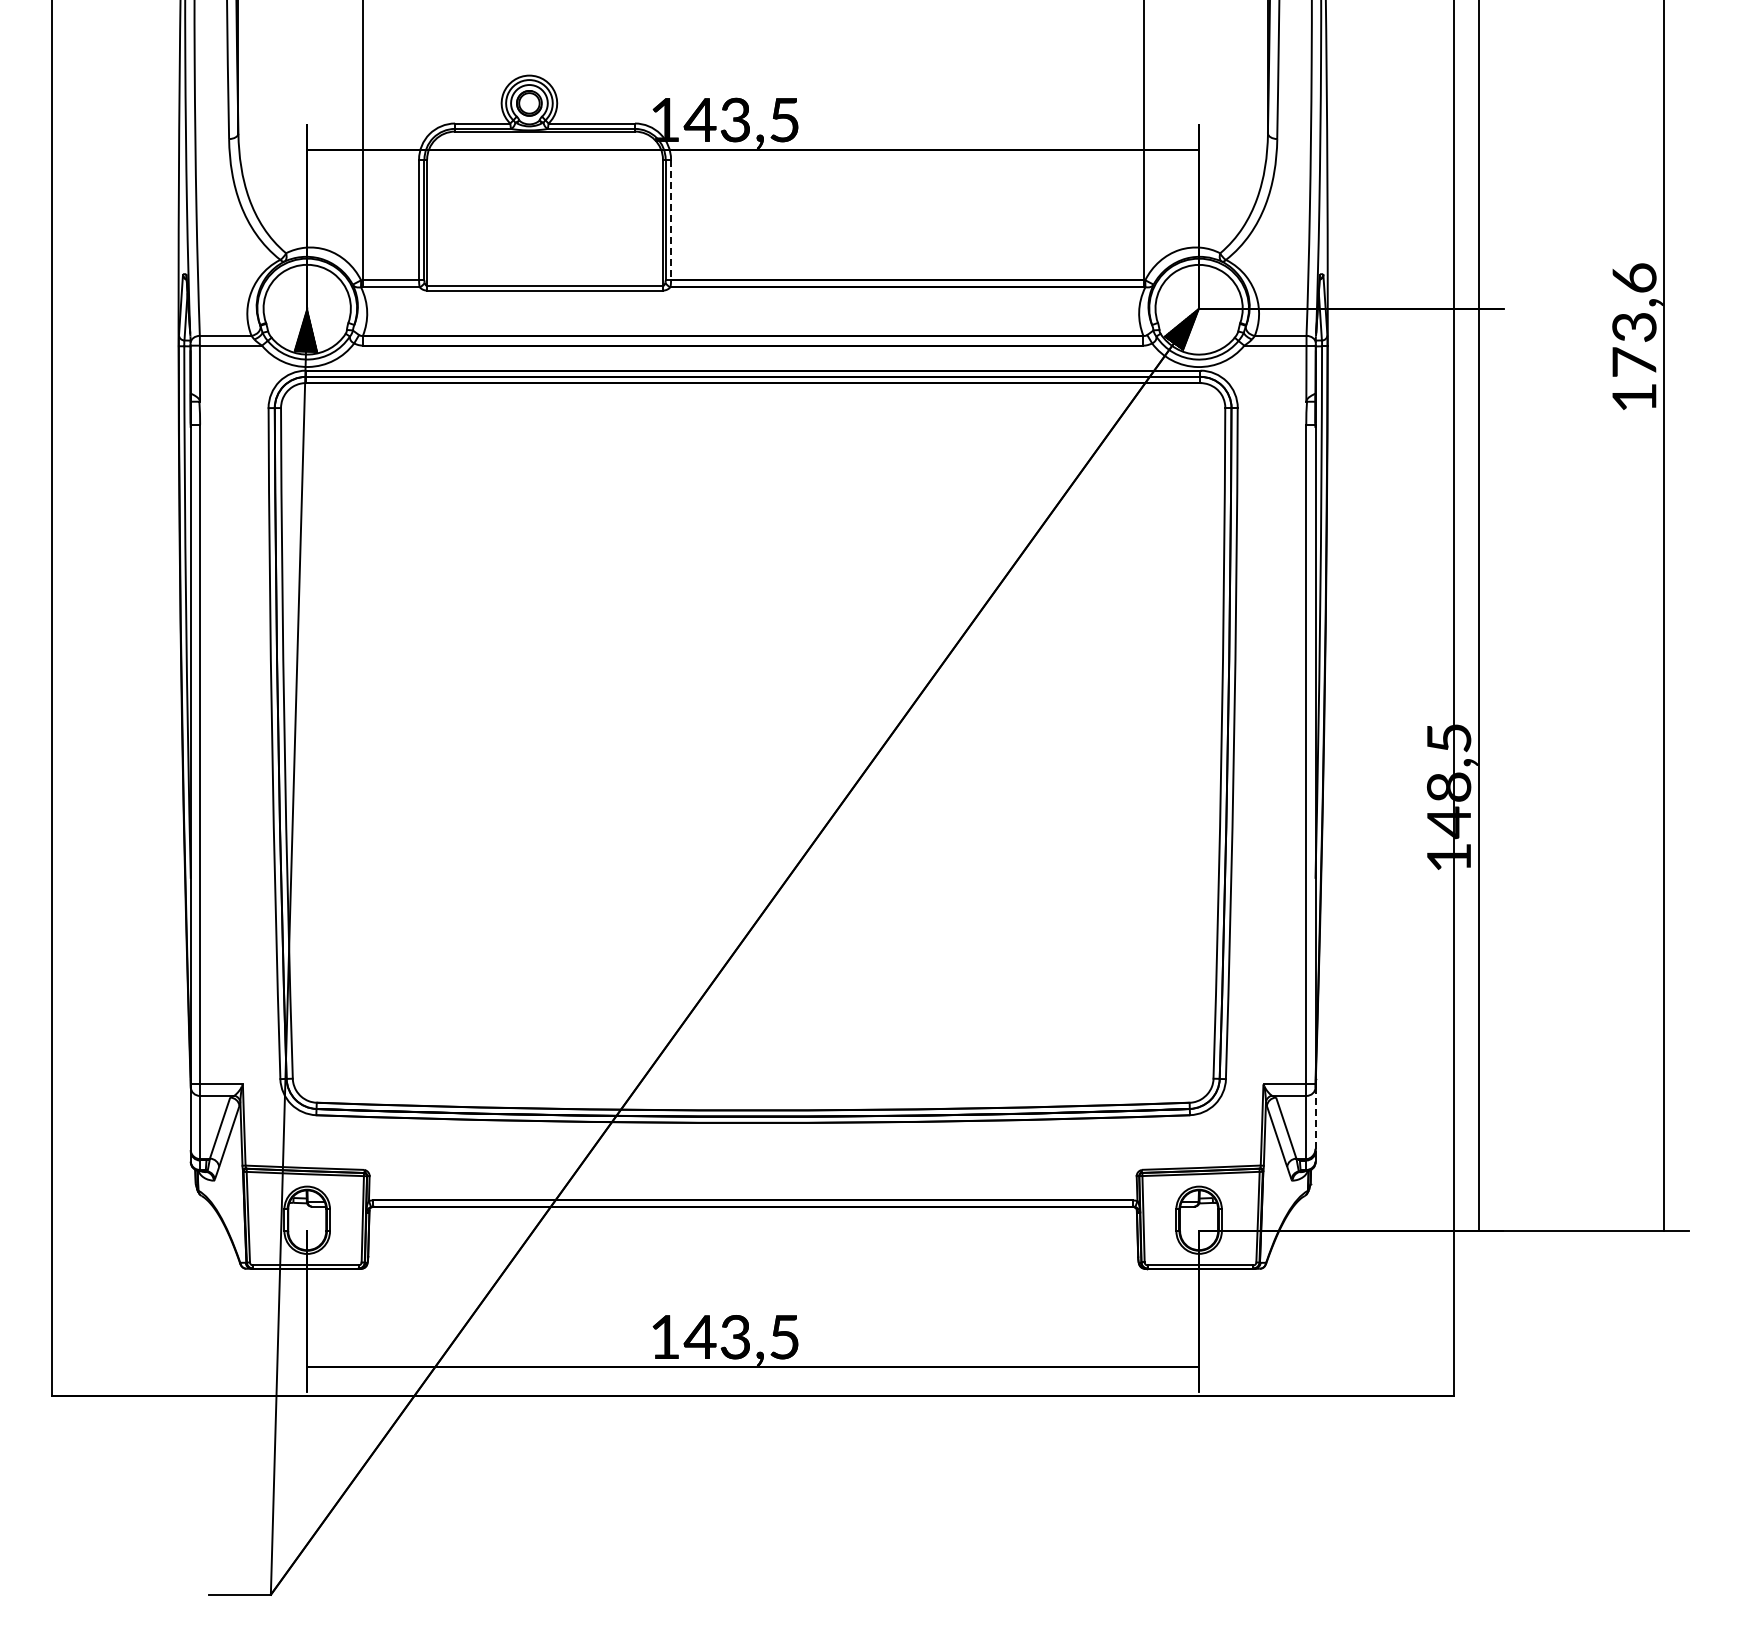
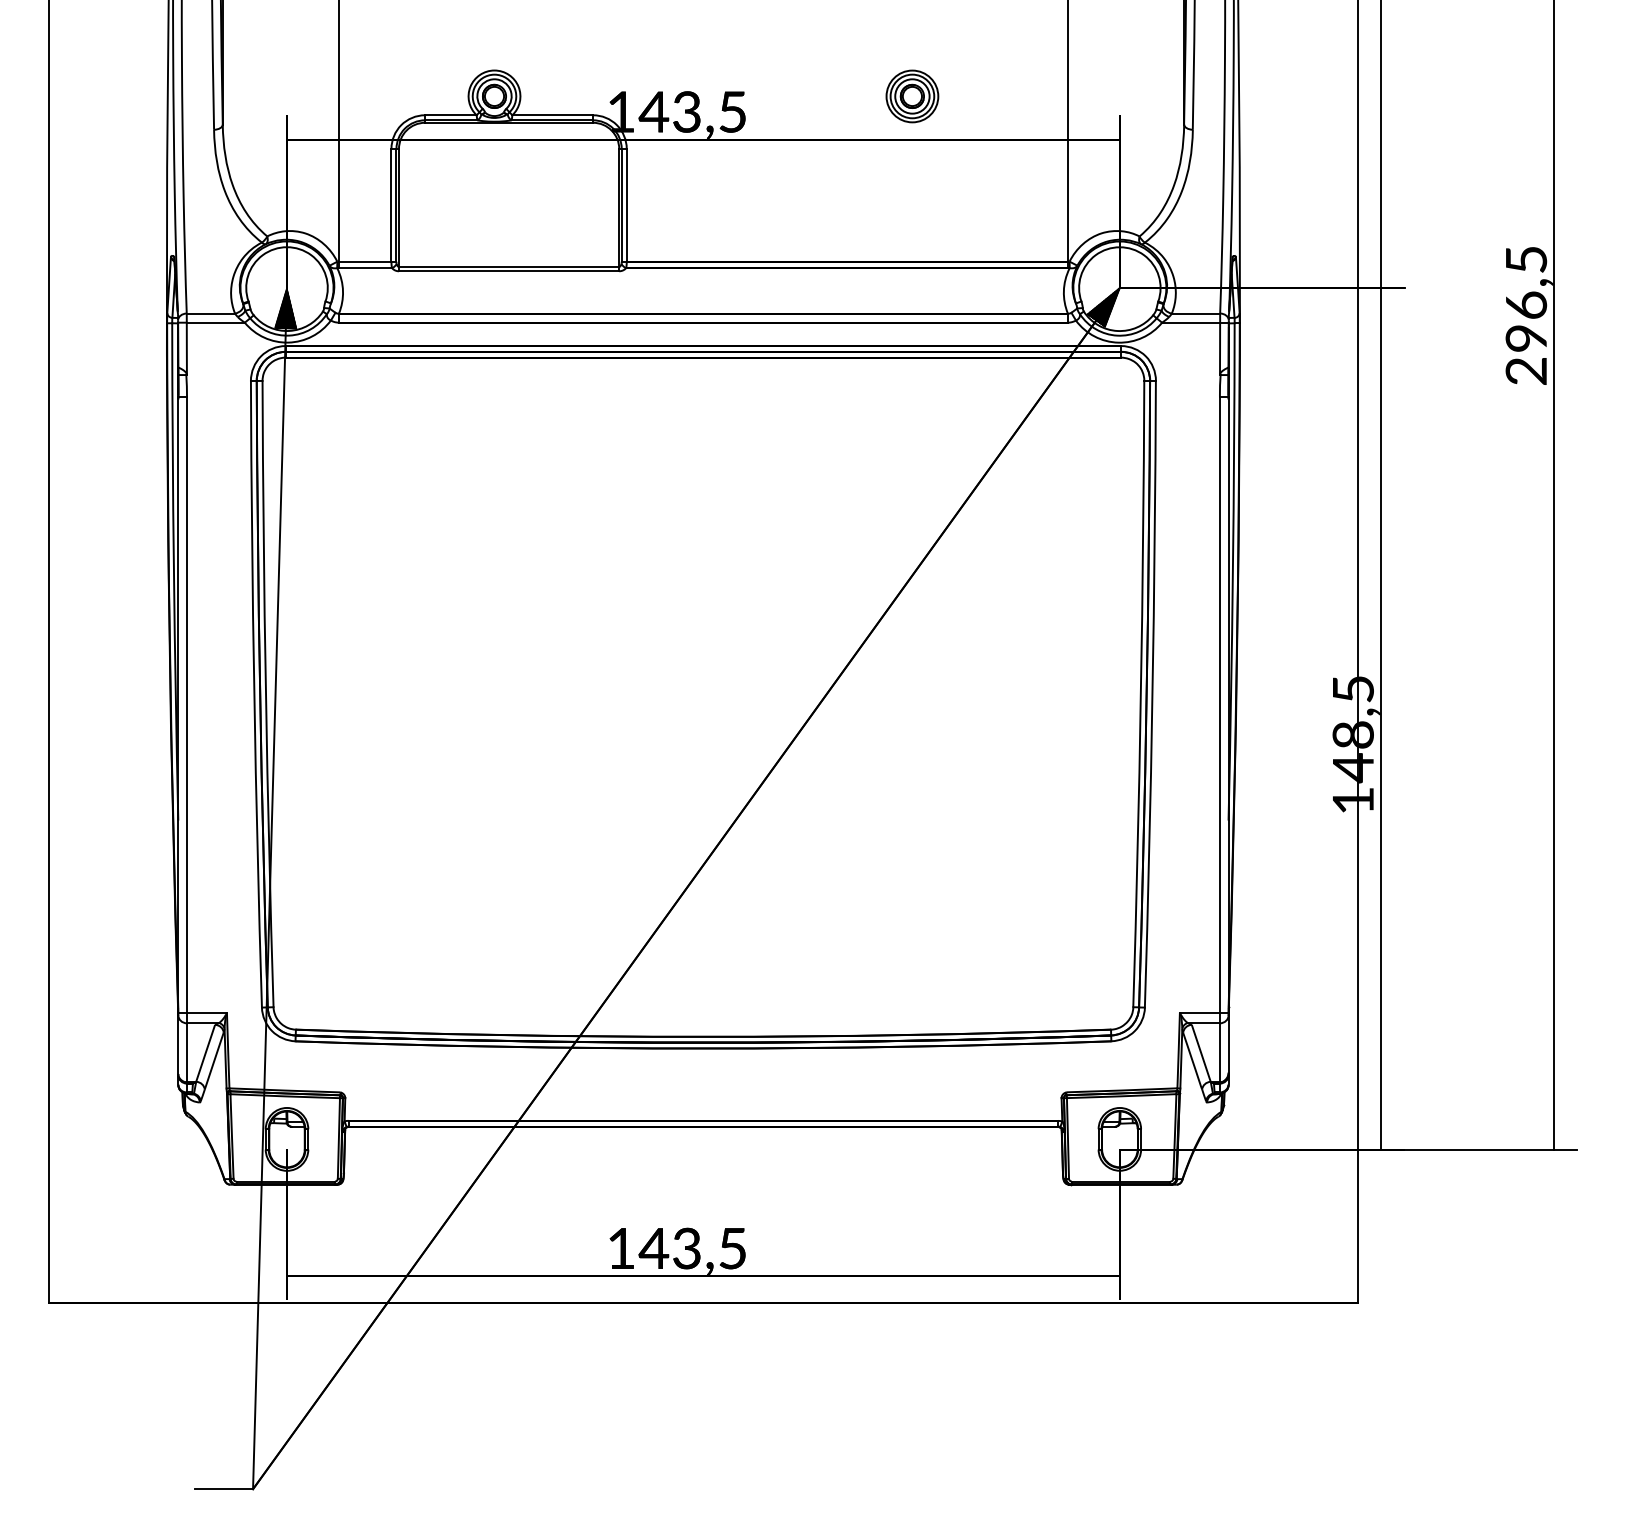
part: (976, 102) -> (911, 95), added
line: (671, 220) -> (627, 205), dashed -> solid
text: (1634, 337) -> (1526, 315), 173,6 -> 296,5
line: (1315, 1118) -> (1228, 1044), dashed -> solid

